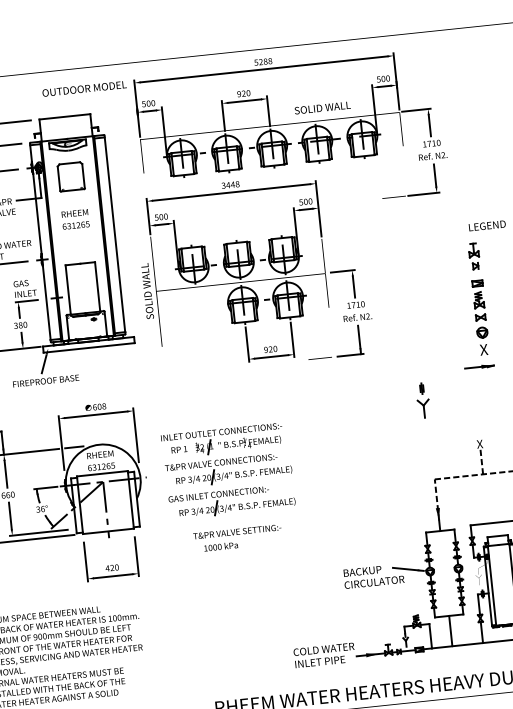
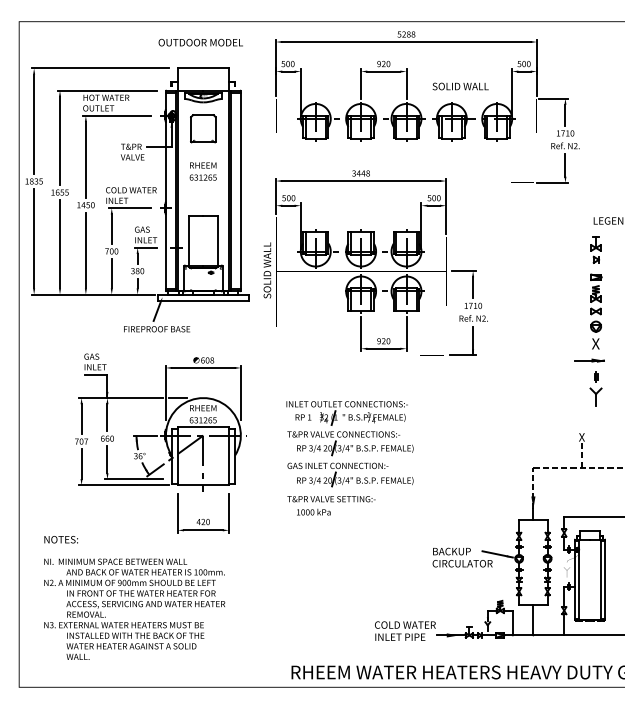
text: (84, 88) -> (200, 42), moved
part: (254, 272) -> (375, 262), moved
part: (422, 400) -> (595, 388), moved
part: (227, 471) -> (349, 444), moved

